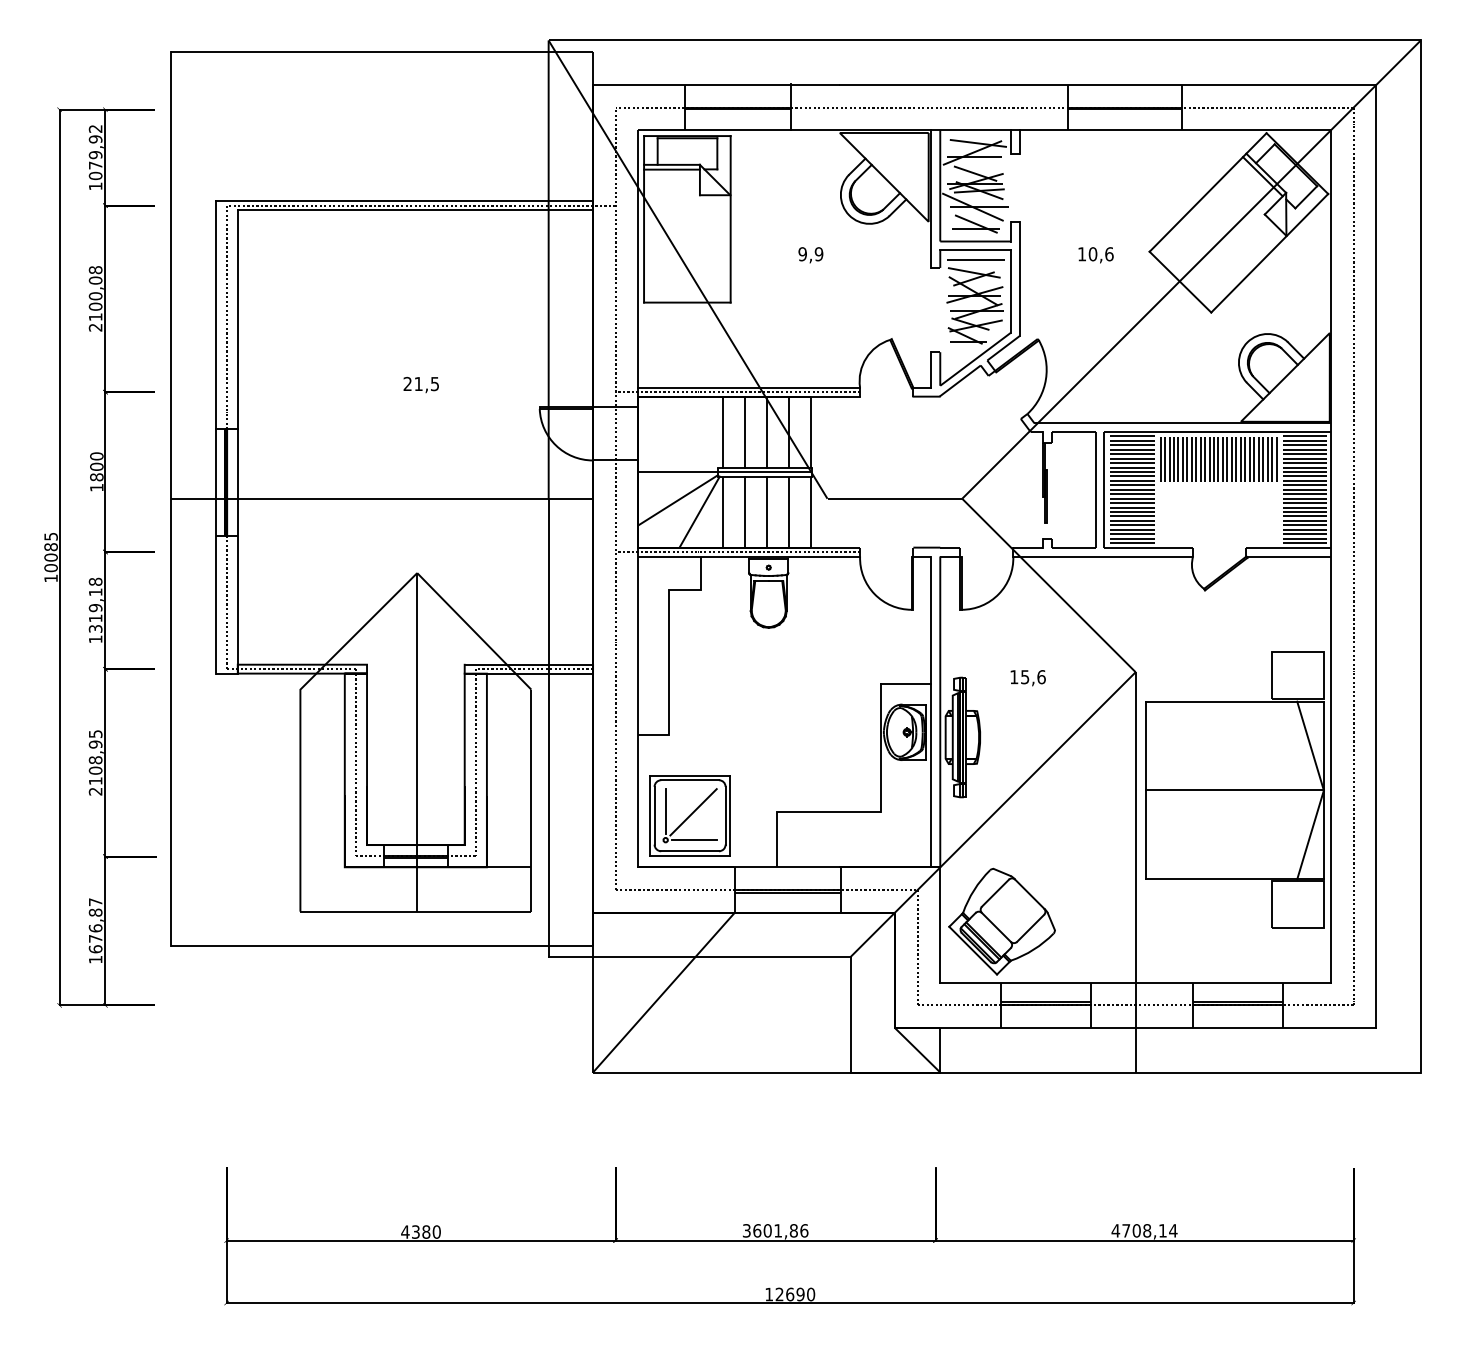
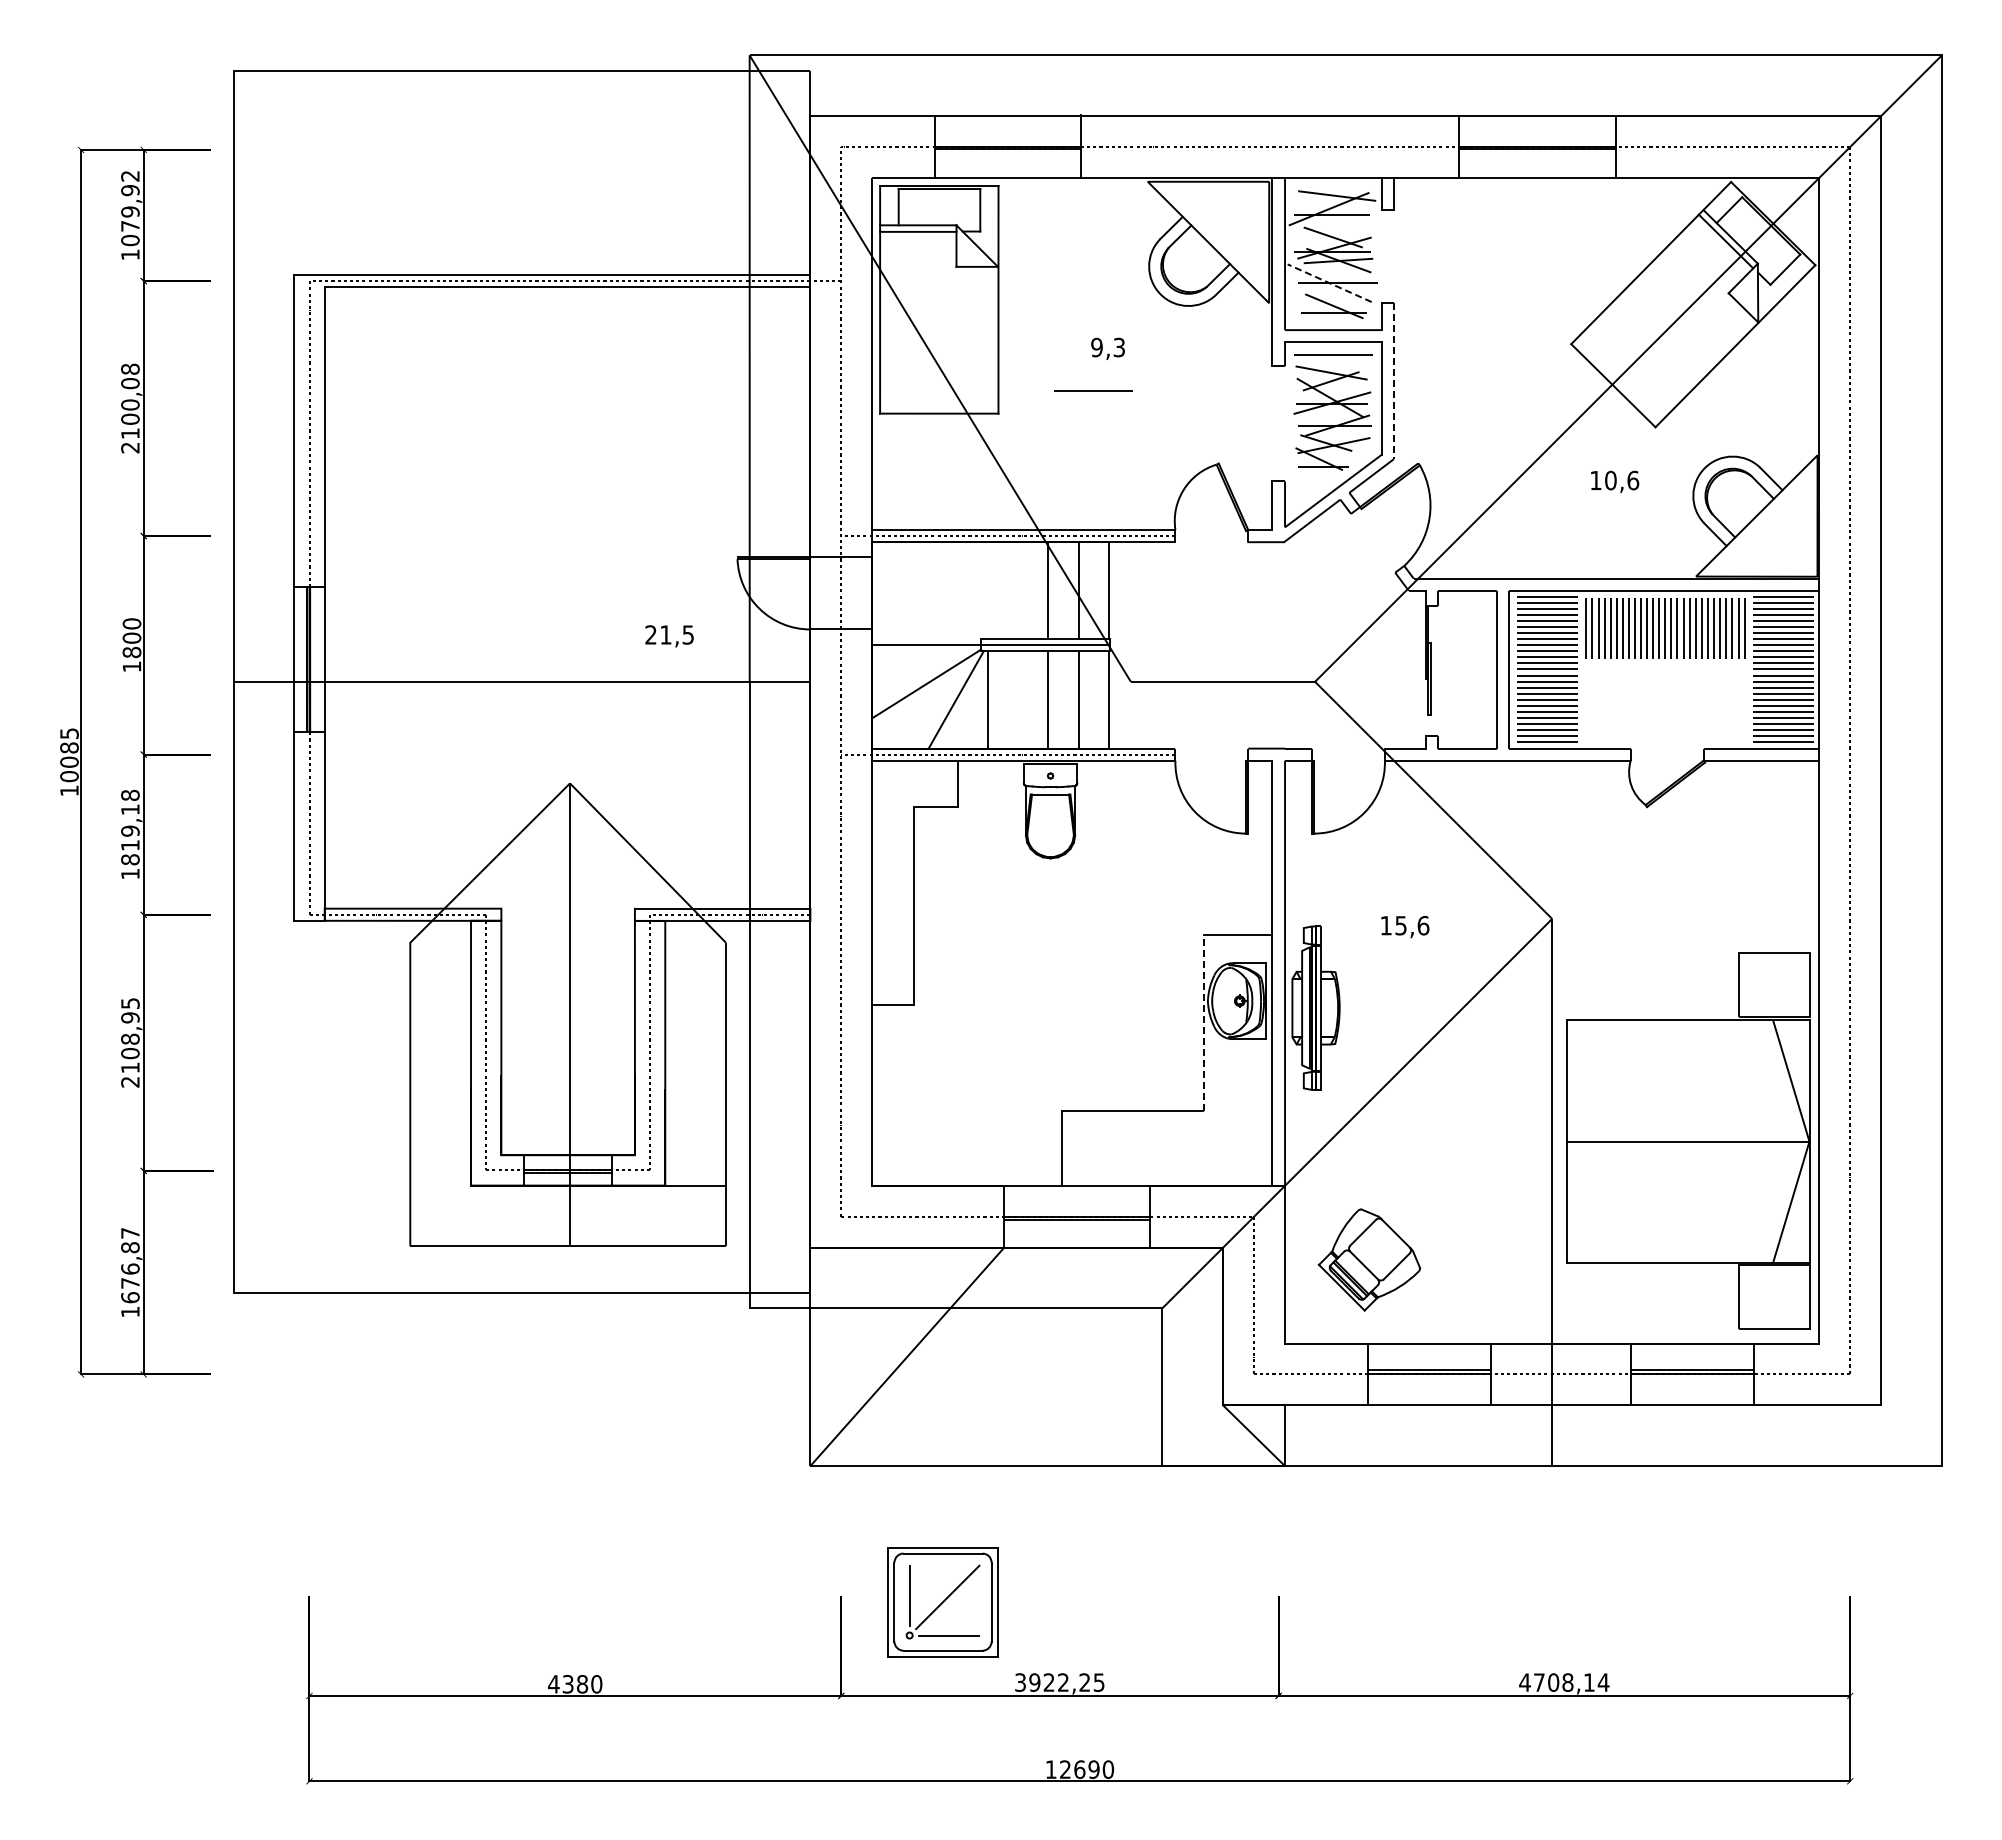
line: (972, 207) -> (1329, 283), solid -> dashed
text: (819, 254) -> (1119, 347), 9,9 -> 9,3
text: (1096, 254) -> (1615, 481), moved
line: (1019, 279) -> (1393, 381), solid -> dashed
line: (800, 285) -> (1093, 390), added
text: (421, 385) -> (669, 636), moved
line: (722, 431) -> (987, 590), removed
line: (744, 431) -> (1017, 590), removed
line: (744, 511) -> (1017, 699), removed
text: (95, 628) -> (130, 859), 1319,18 -> 1819,18
line: (881, 747) -> (1204, 1022), solid -> dashed
part: (1235, 789) -> (1688, 1140), moved
part: (689, 816) -> (942, 1602), moved
part: (1002, 921) -> (1369, 1259), size x0.7
text: (780, 1230) -> (1066, 1682), 3601,86 -> 3922,25

